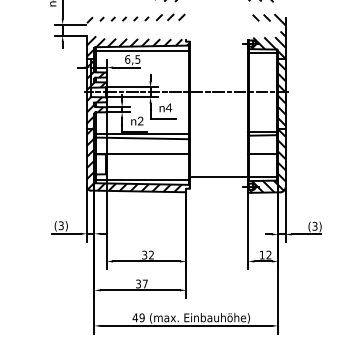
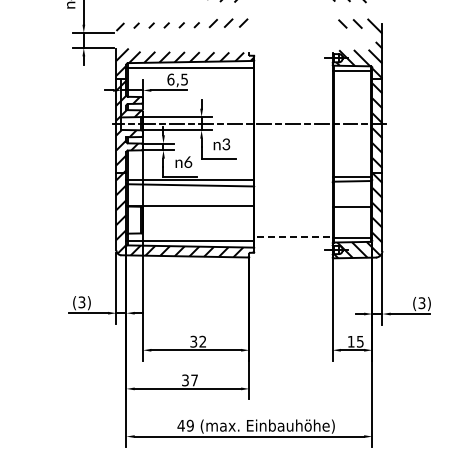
text: (169, 107) -> (226, 144), 4 -> 3
text: (140, 120) -> (188, 161), 2 -> 6
line: (219, 176) -> (294, 236), solid -> dashed
text: (269, 254) -> (360, 341), 12 -> 15

